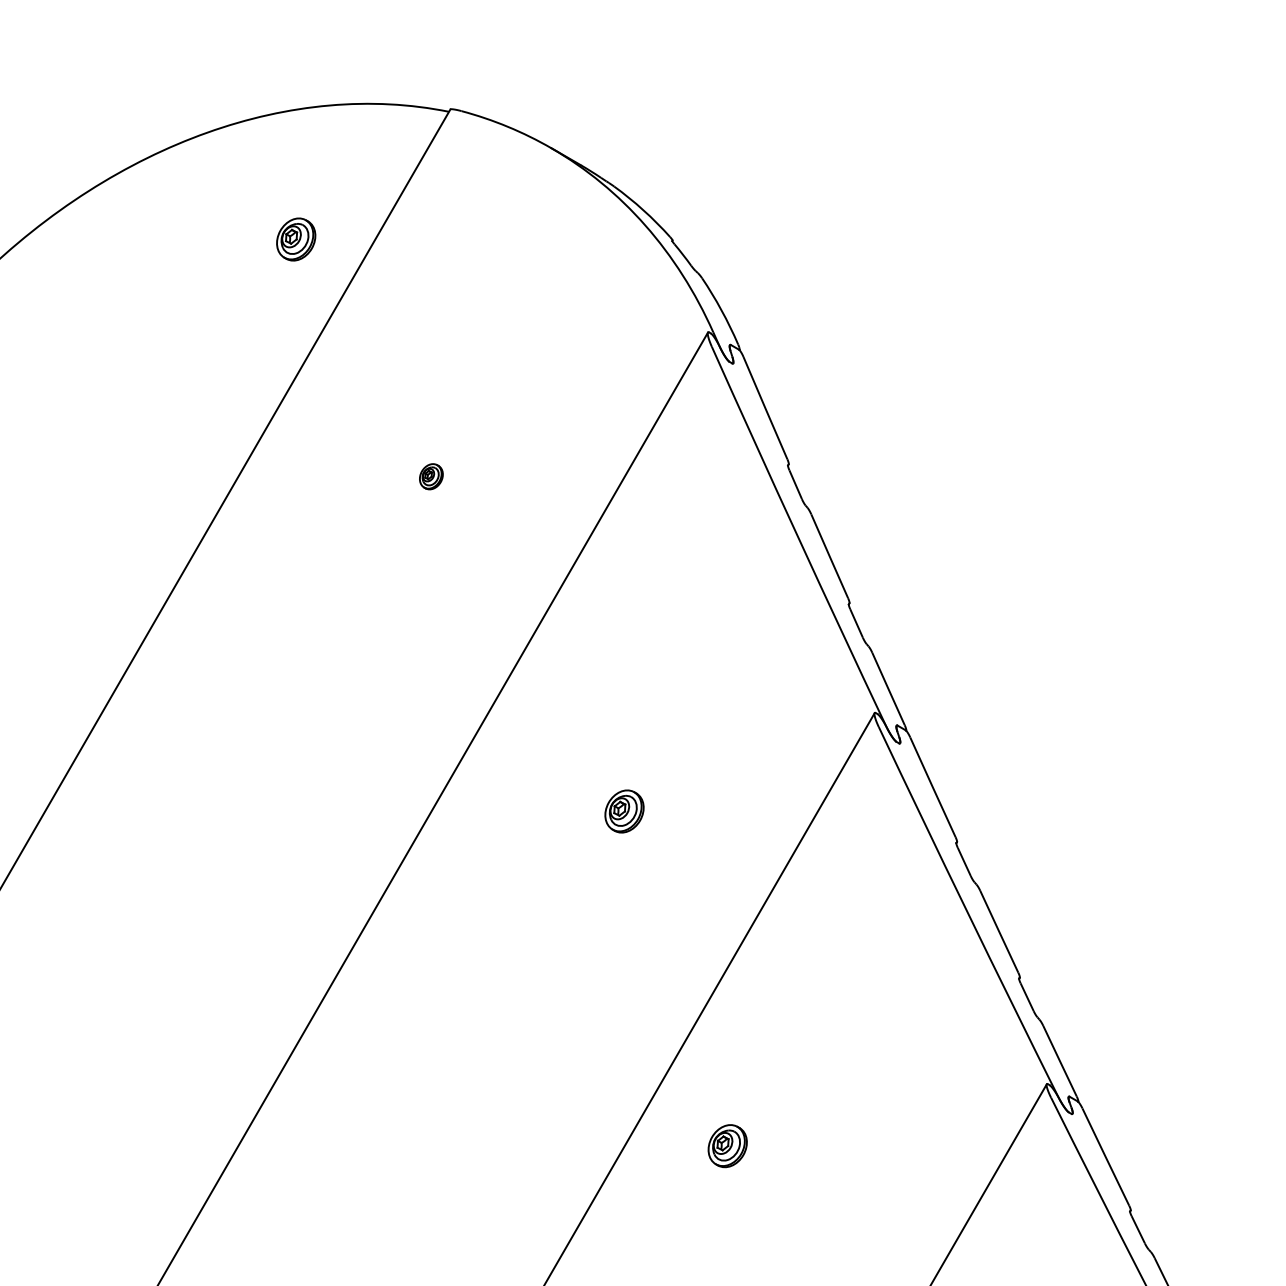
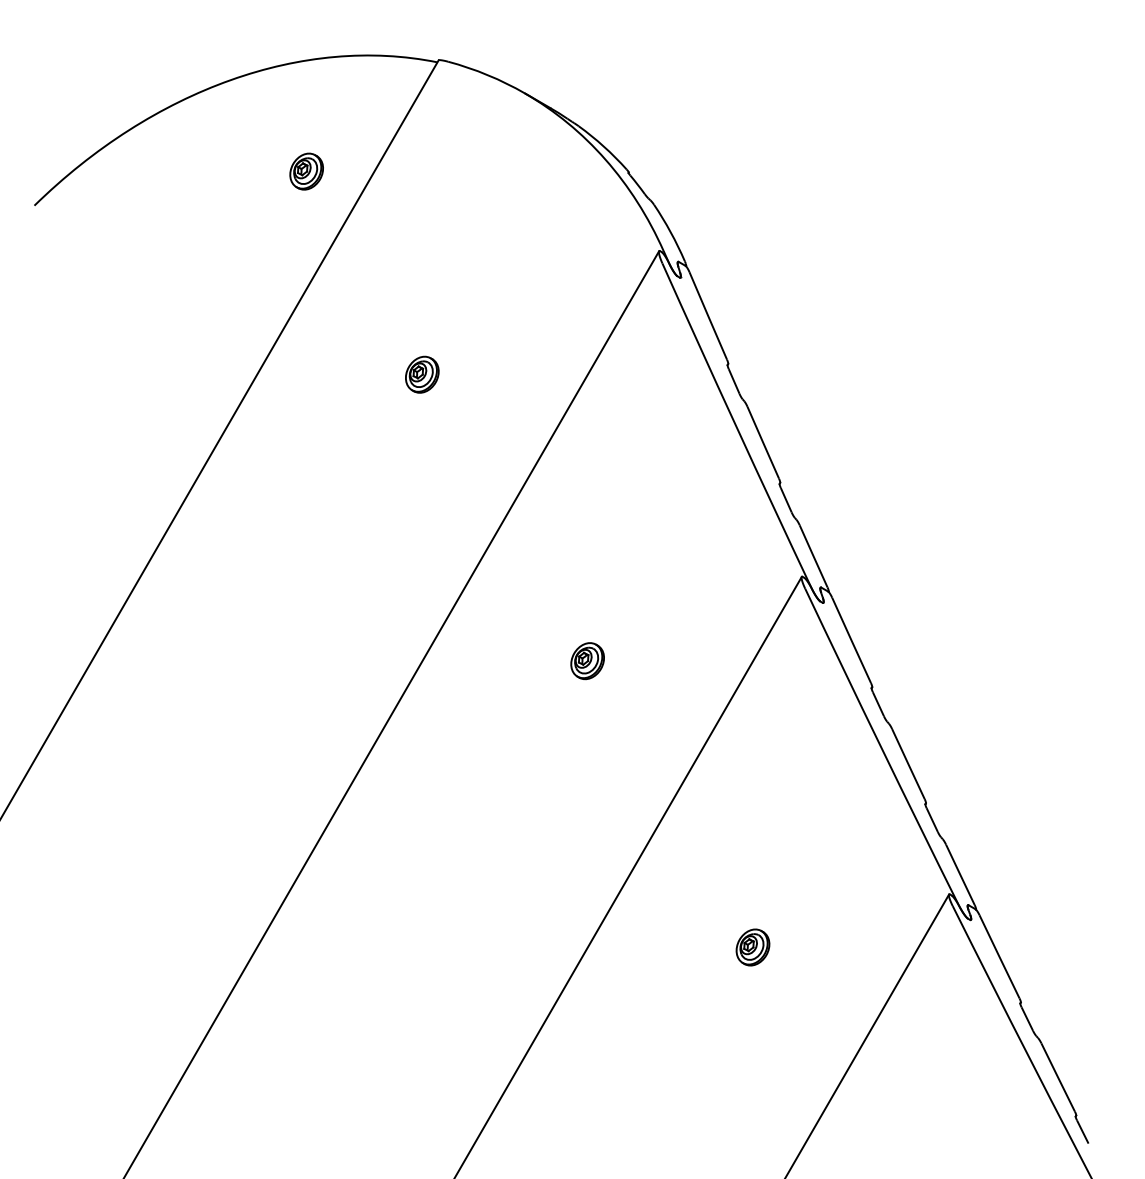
part: (431, 476) -> (422, 374), size x1.67
part: (727, 1146) -> (752, 947), moved

